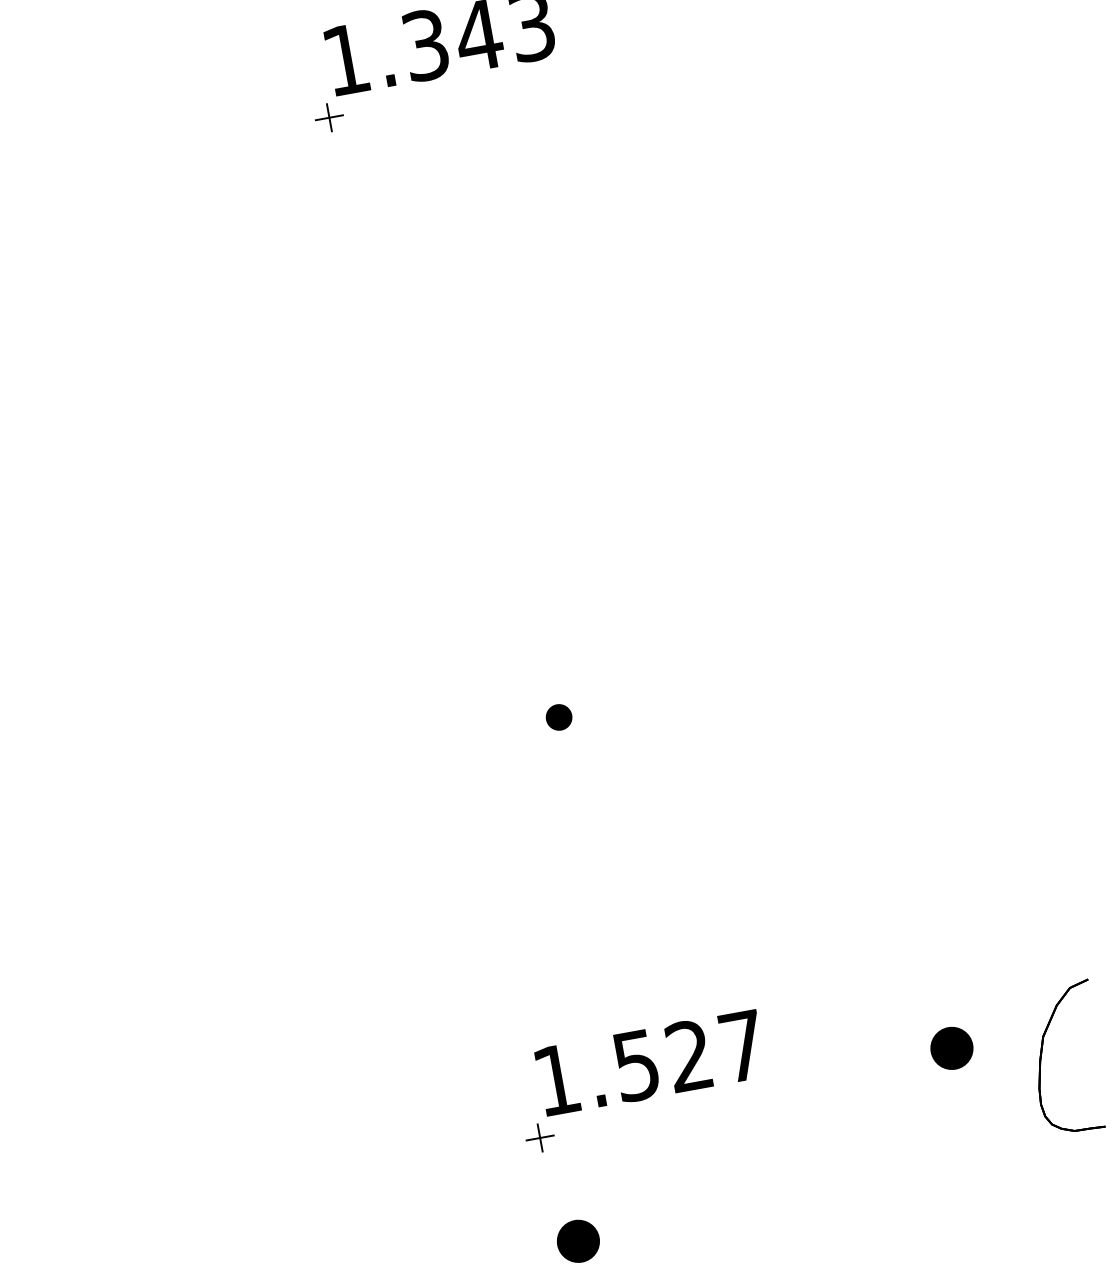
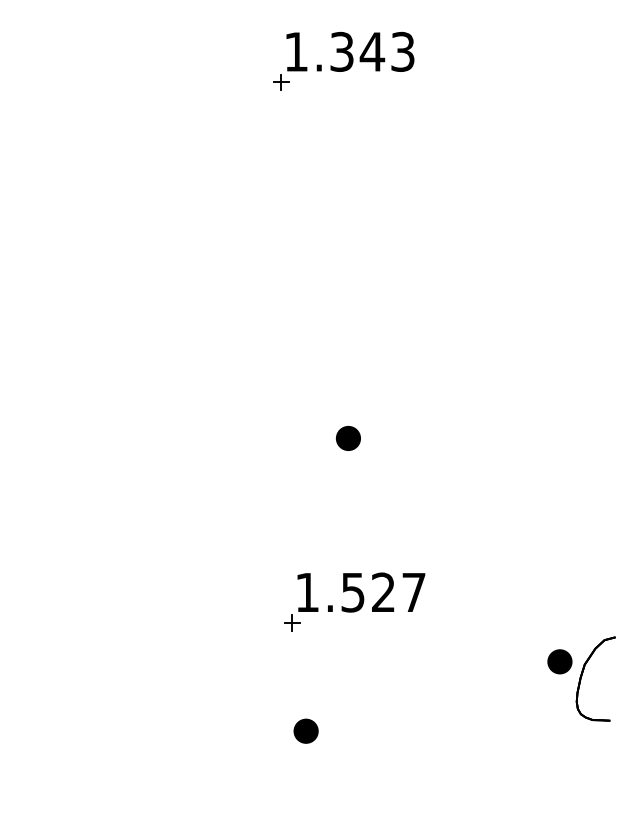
part: (557, 717) -> (347, 438), size x1.67
part: (951, 1047) -> (559, 661), moved
part: (641, 1080) -> (354, 601), moved

